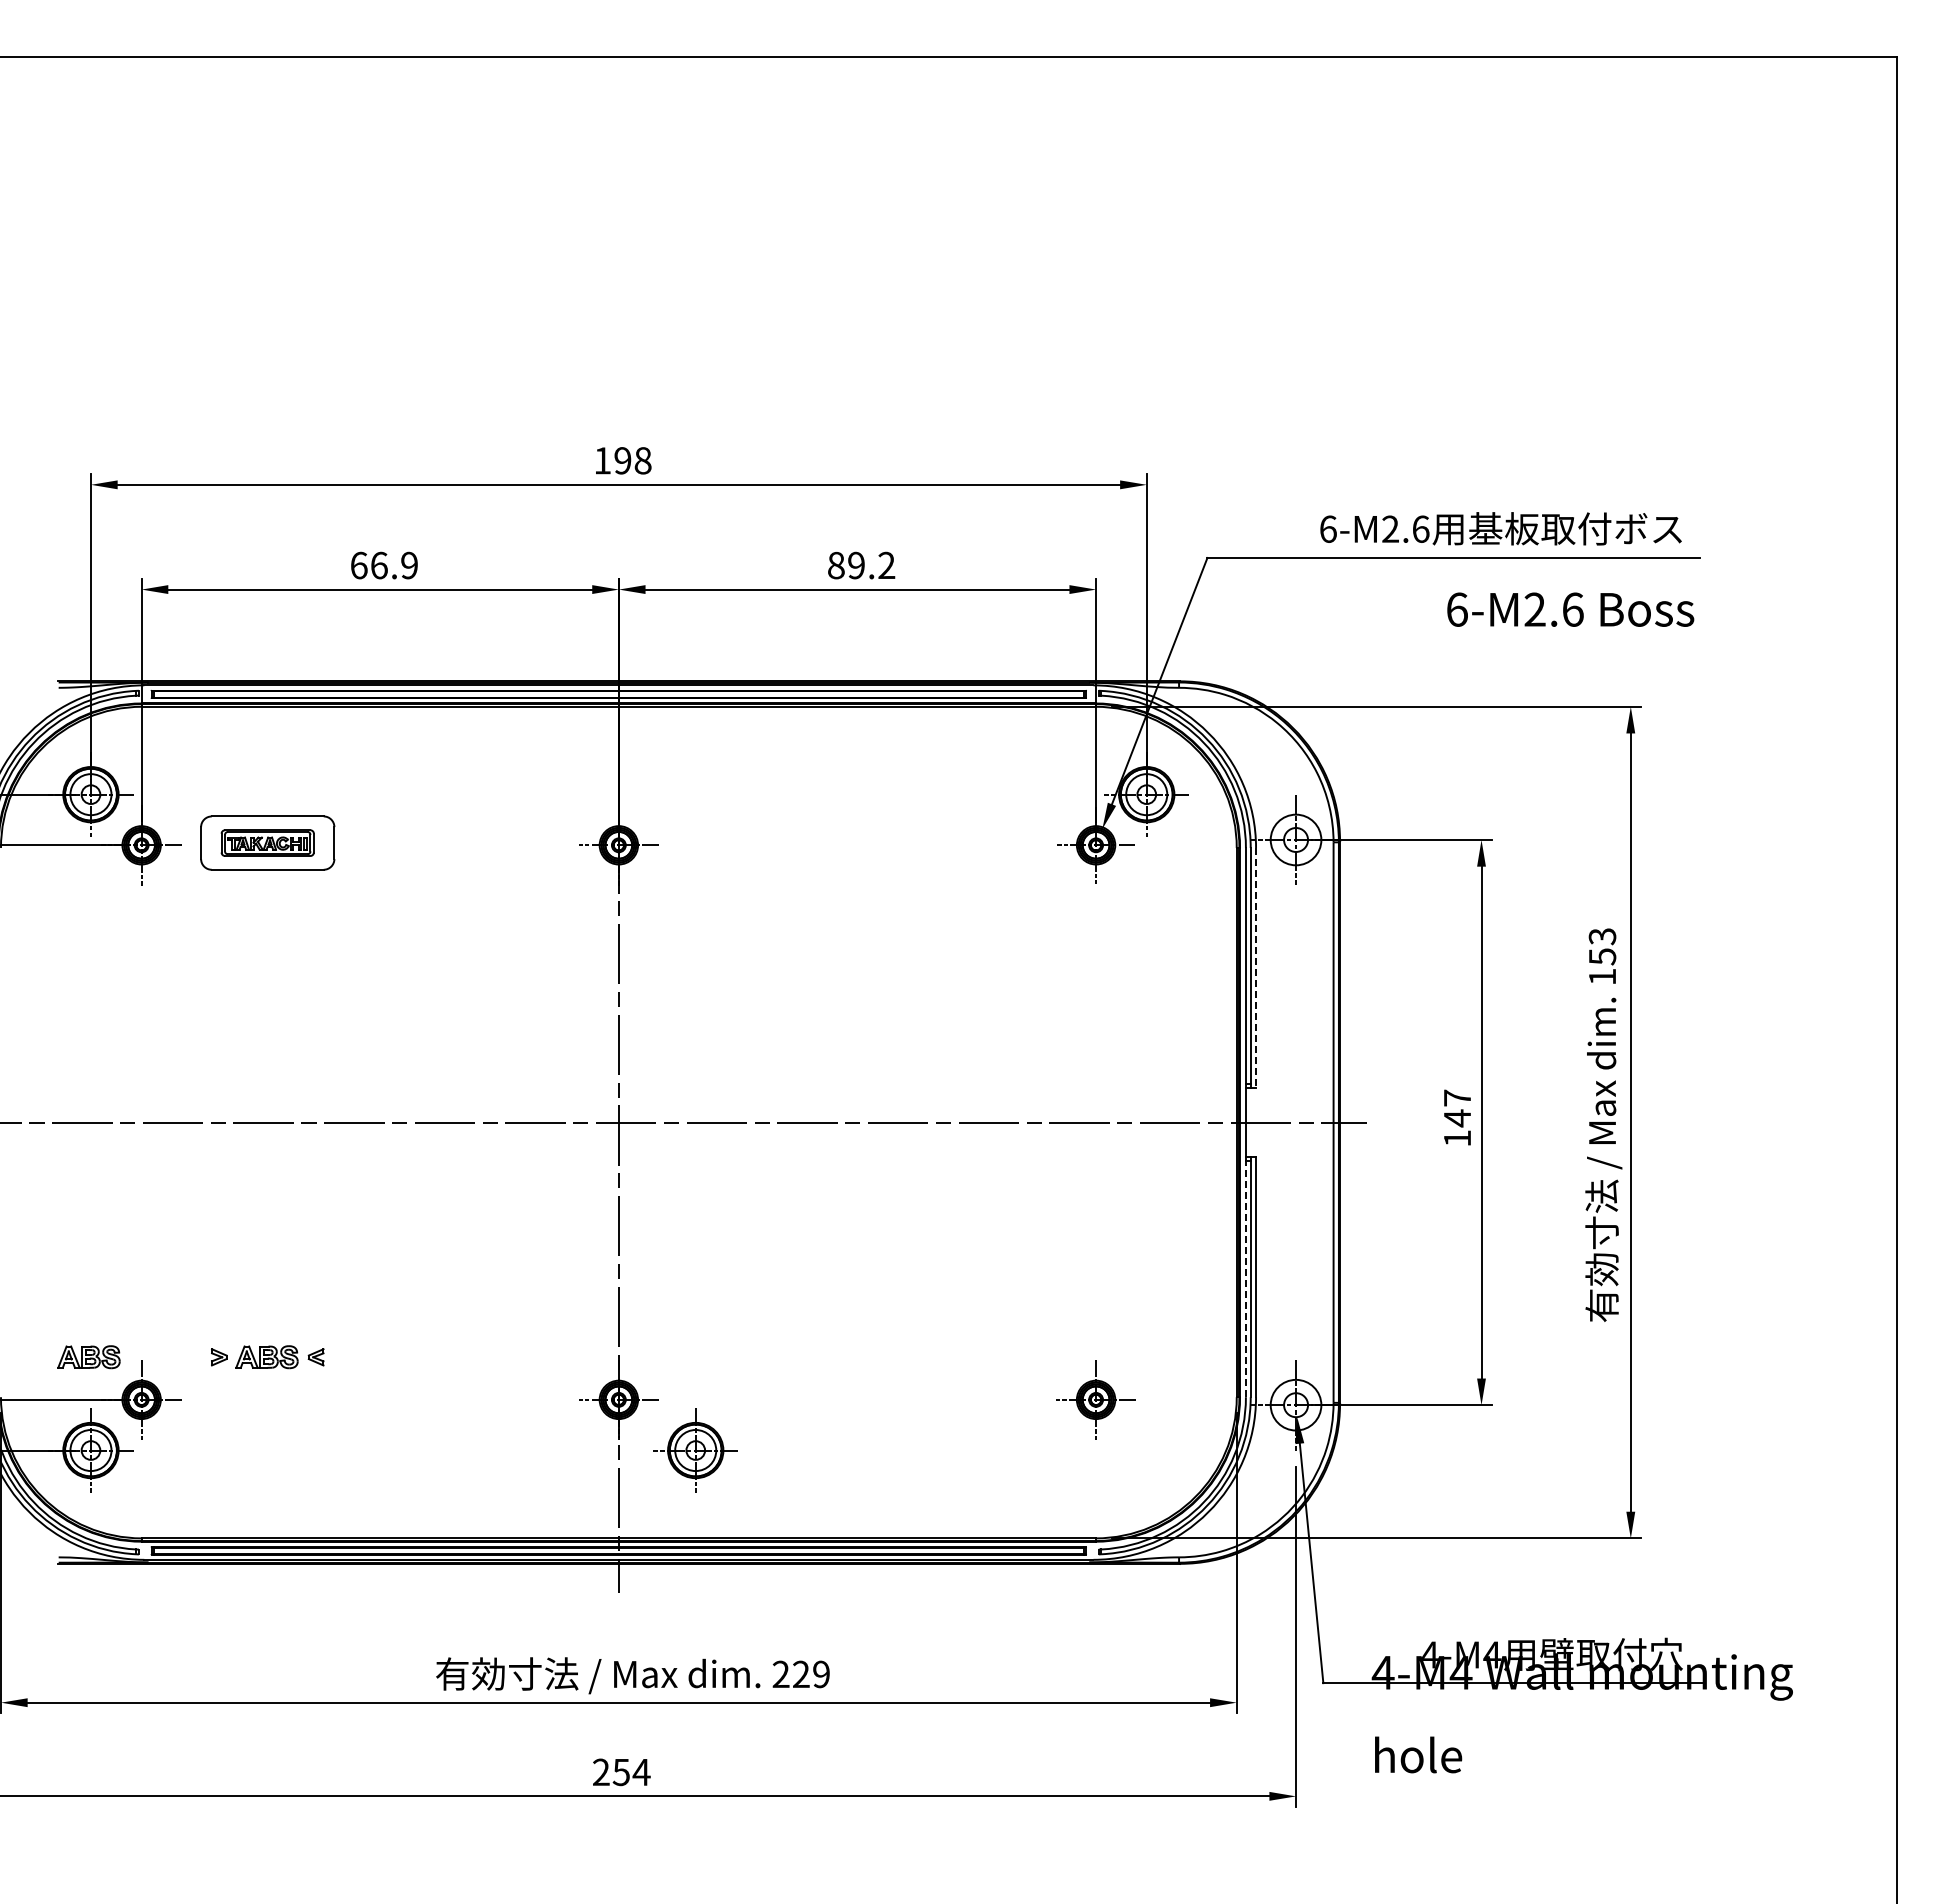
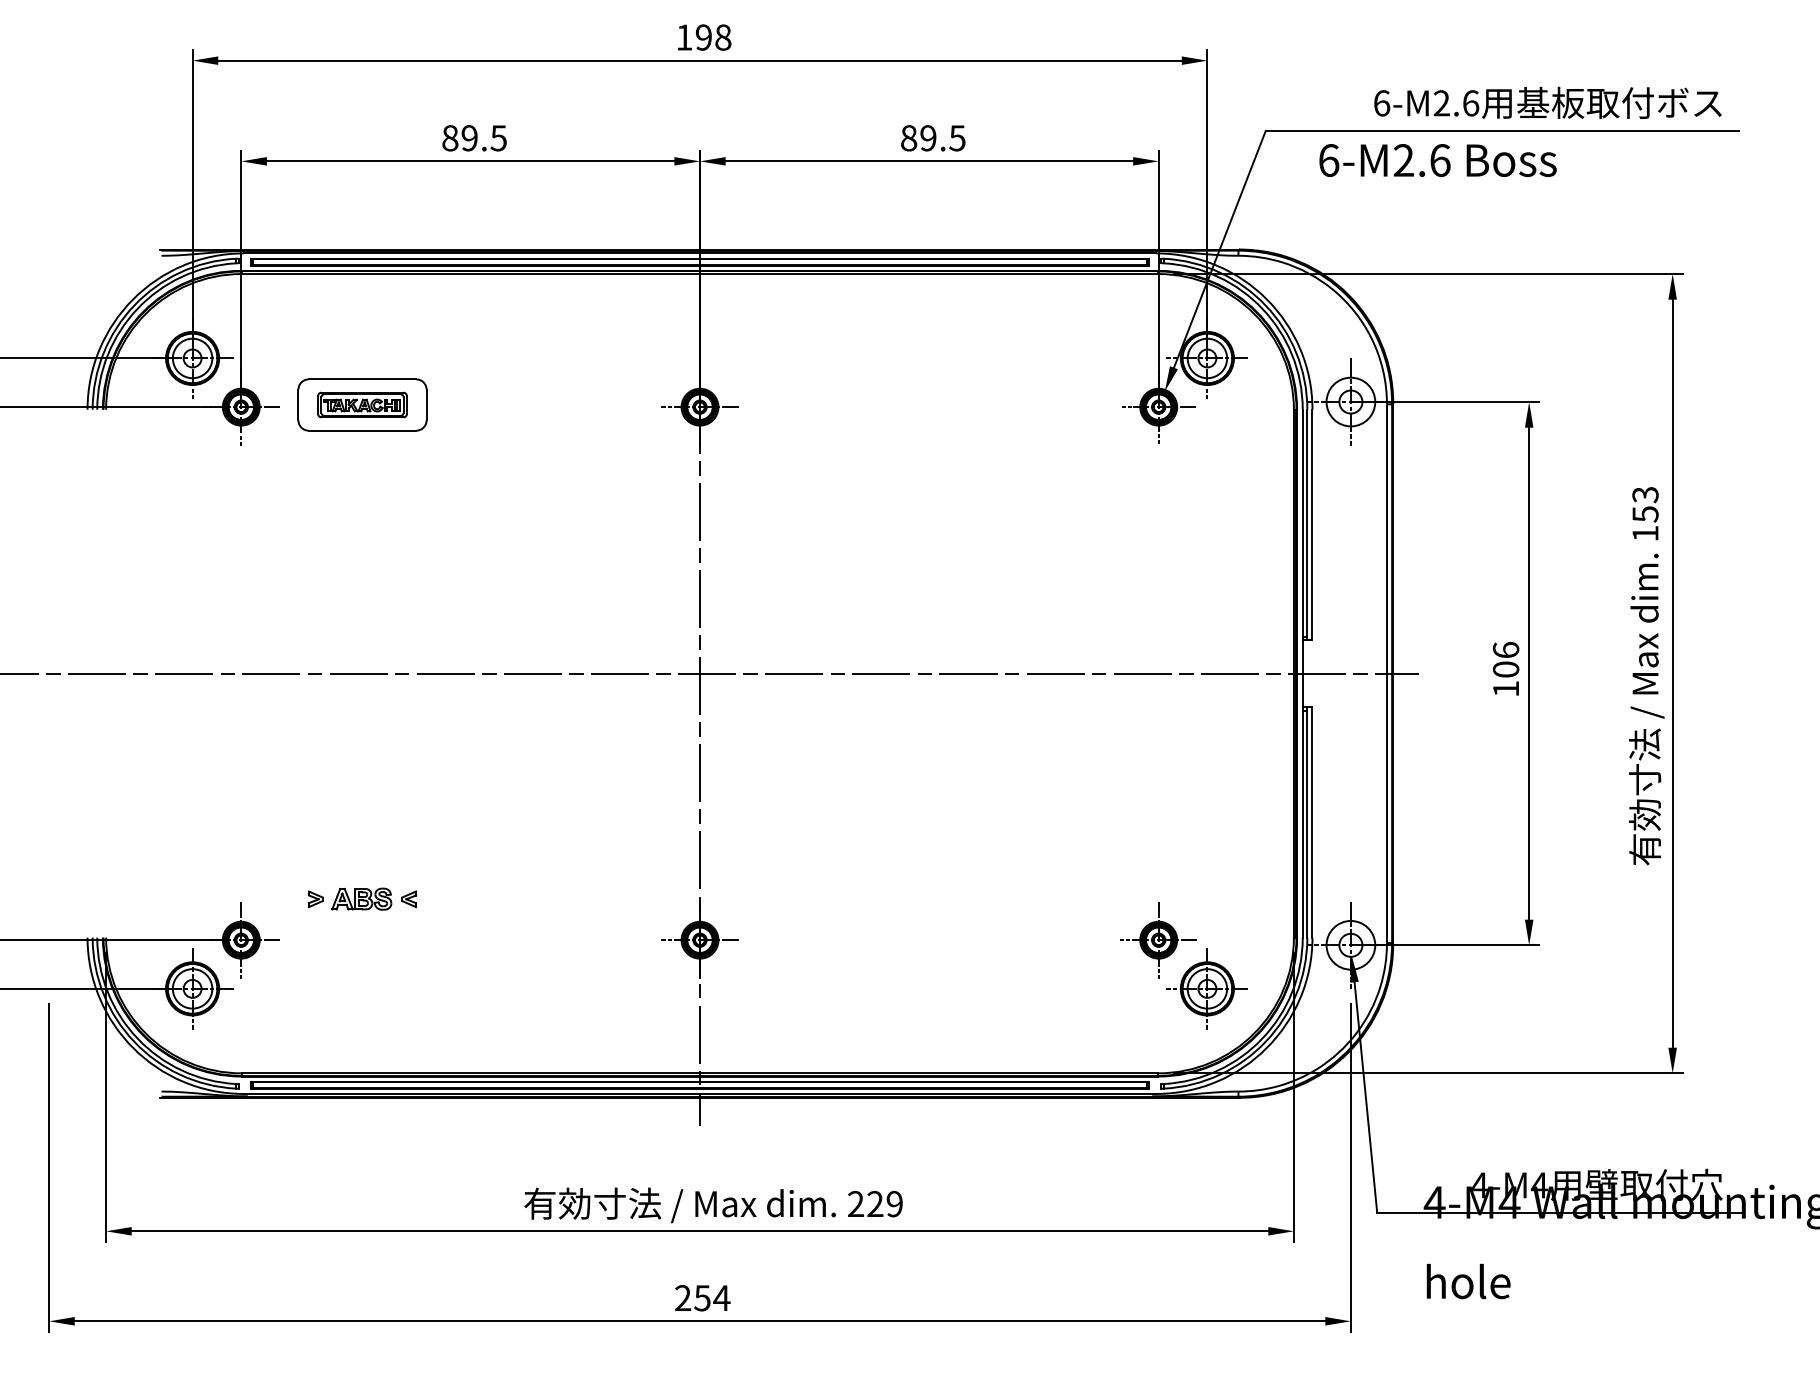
text: (383, 565) -> (473, 138), 66.9 -> 89.5
text: (886, 565) -> (957, 138), 89.2 -> 89.5
text: (1570, 609) -> (1437, 160), moved
line: (1256, 967) -> (1312, 524), dashed -> solid
text: (1457, 1108) -> (1506, 660), 147 -> 106
line: (1245, 1278) -> (1302, 823), dashed -> solid
part: (88, 1357) -> (190, 899), removed
part: (695, 1450) -> (1207, 988), moved

